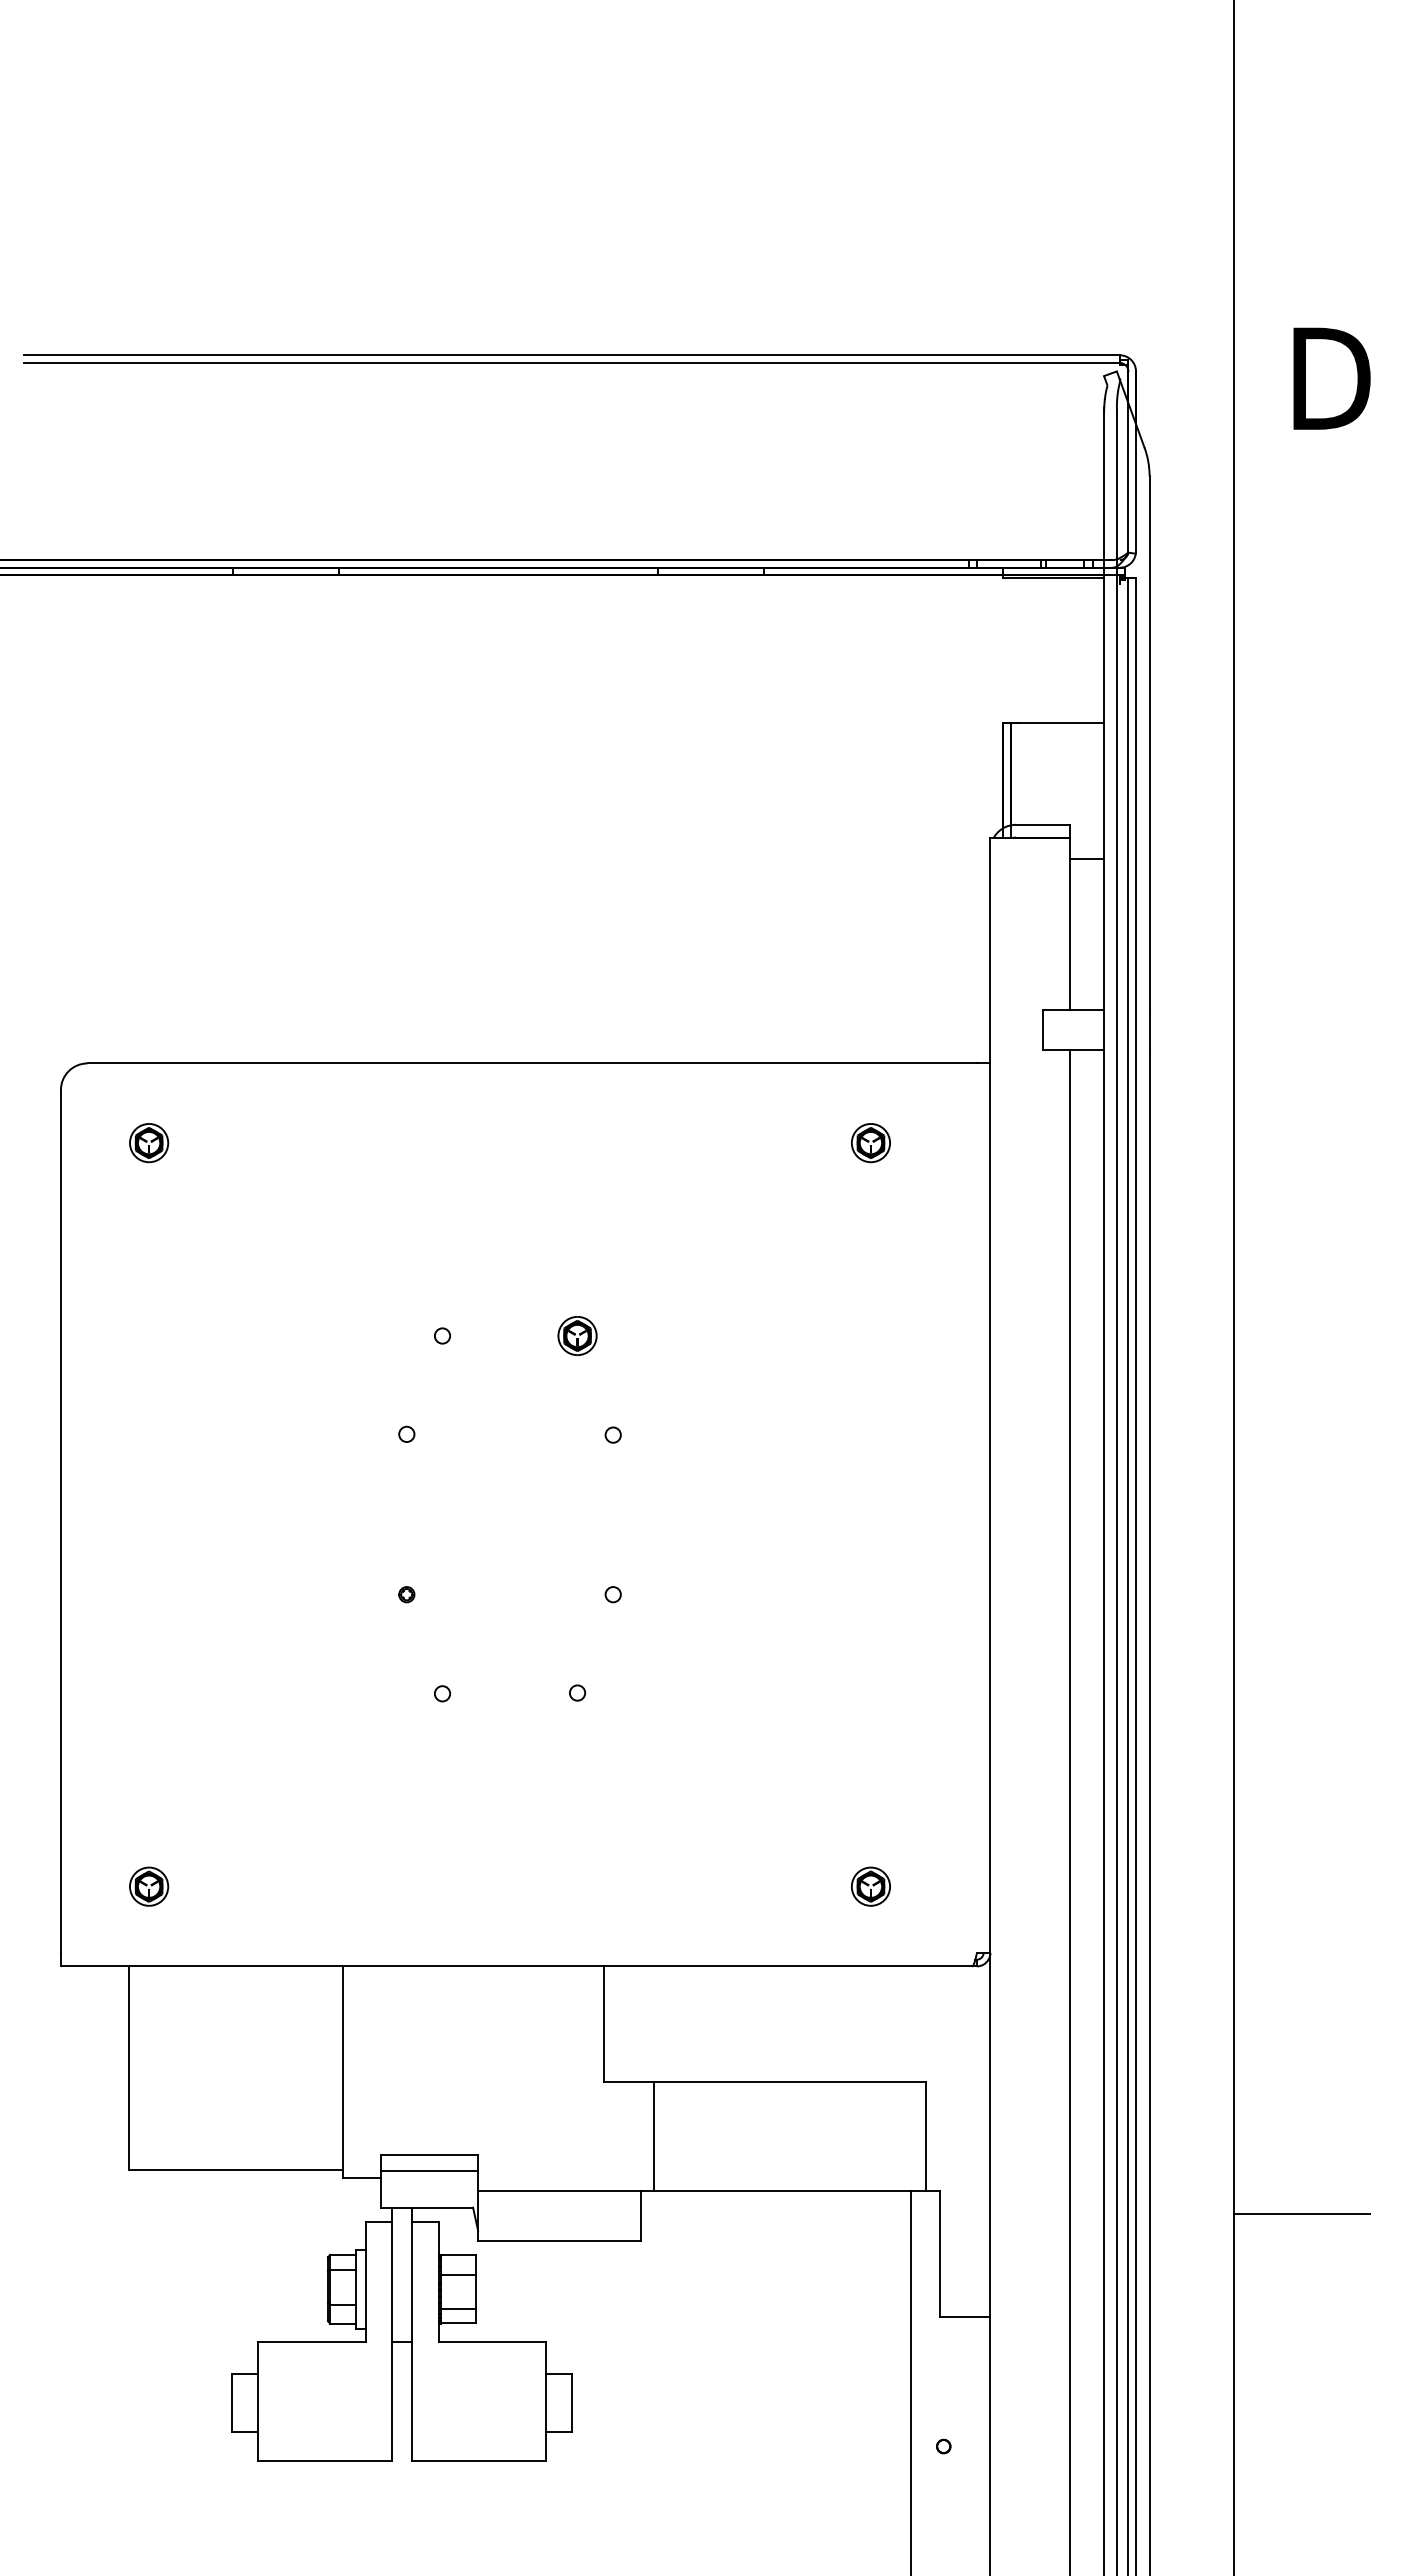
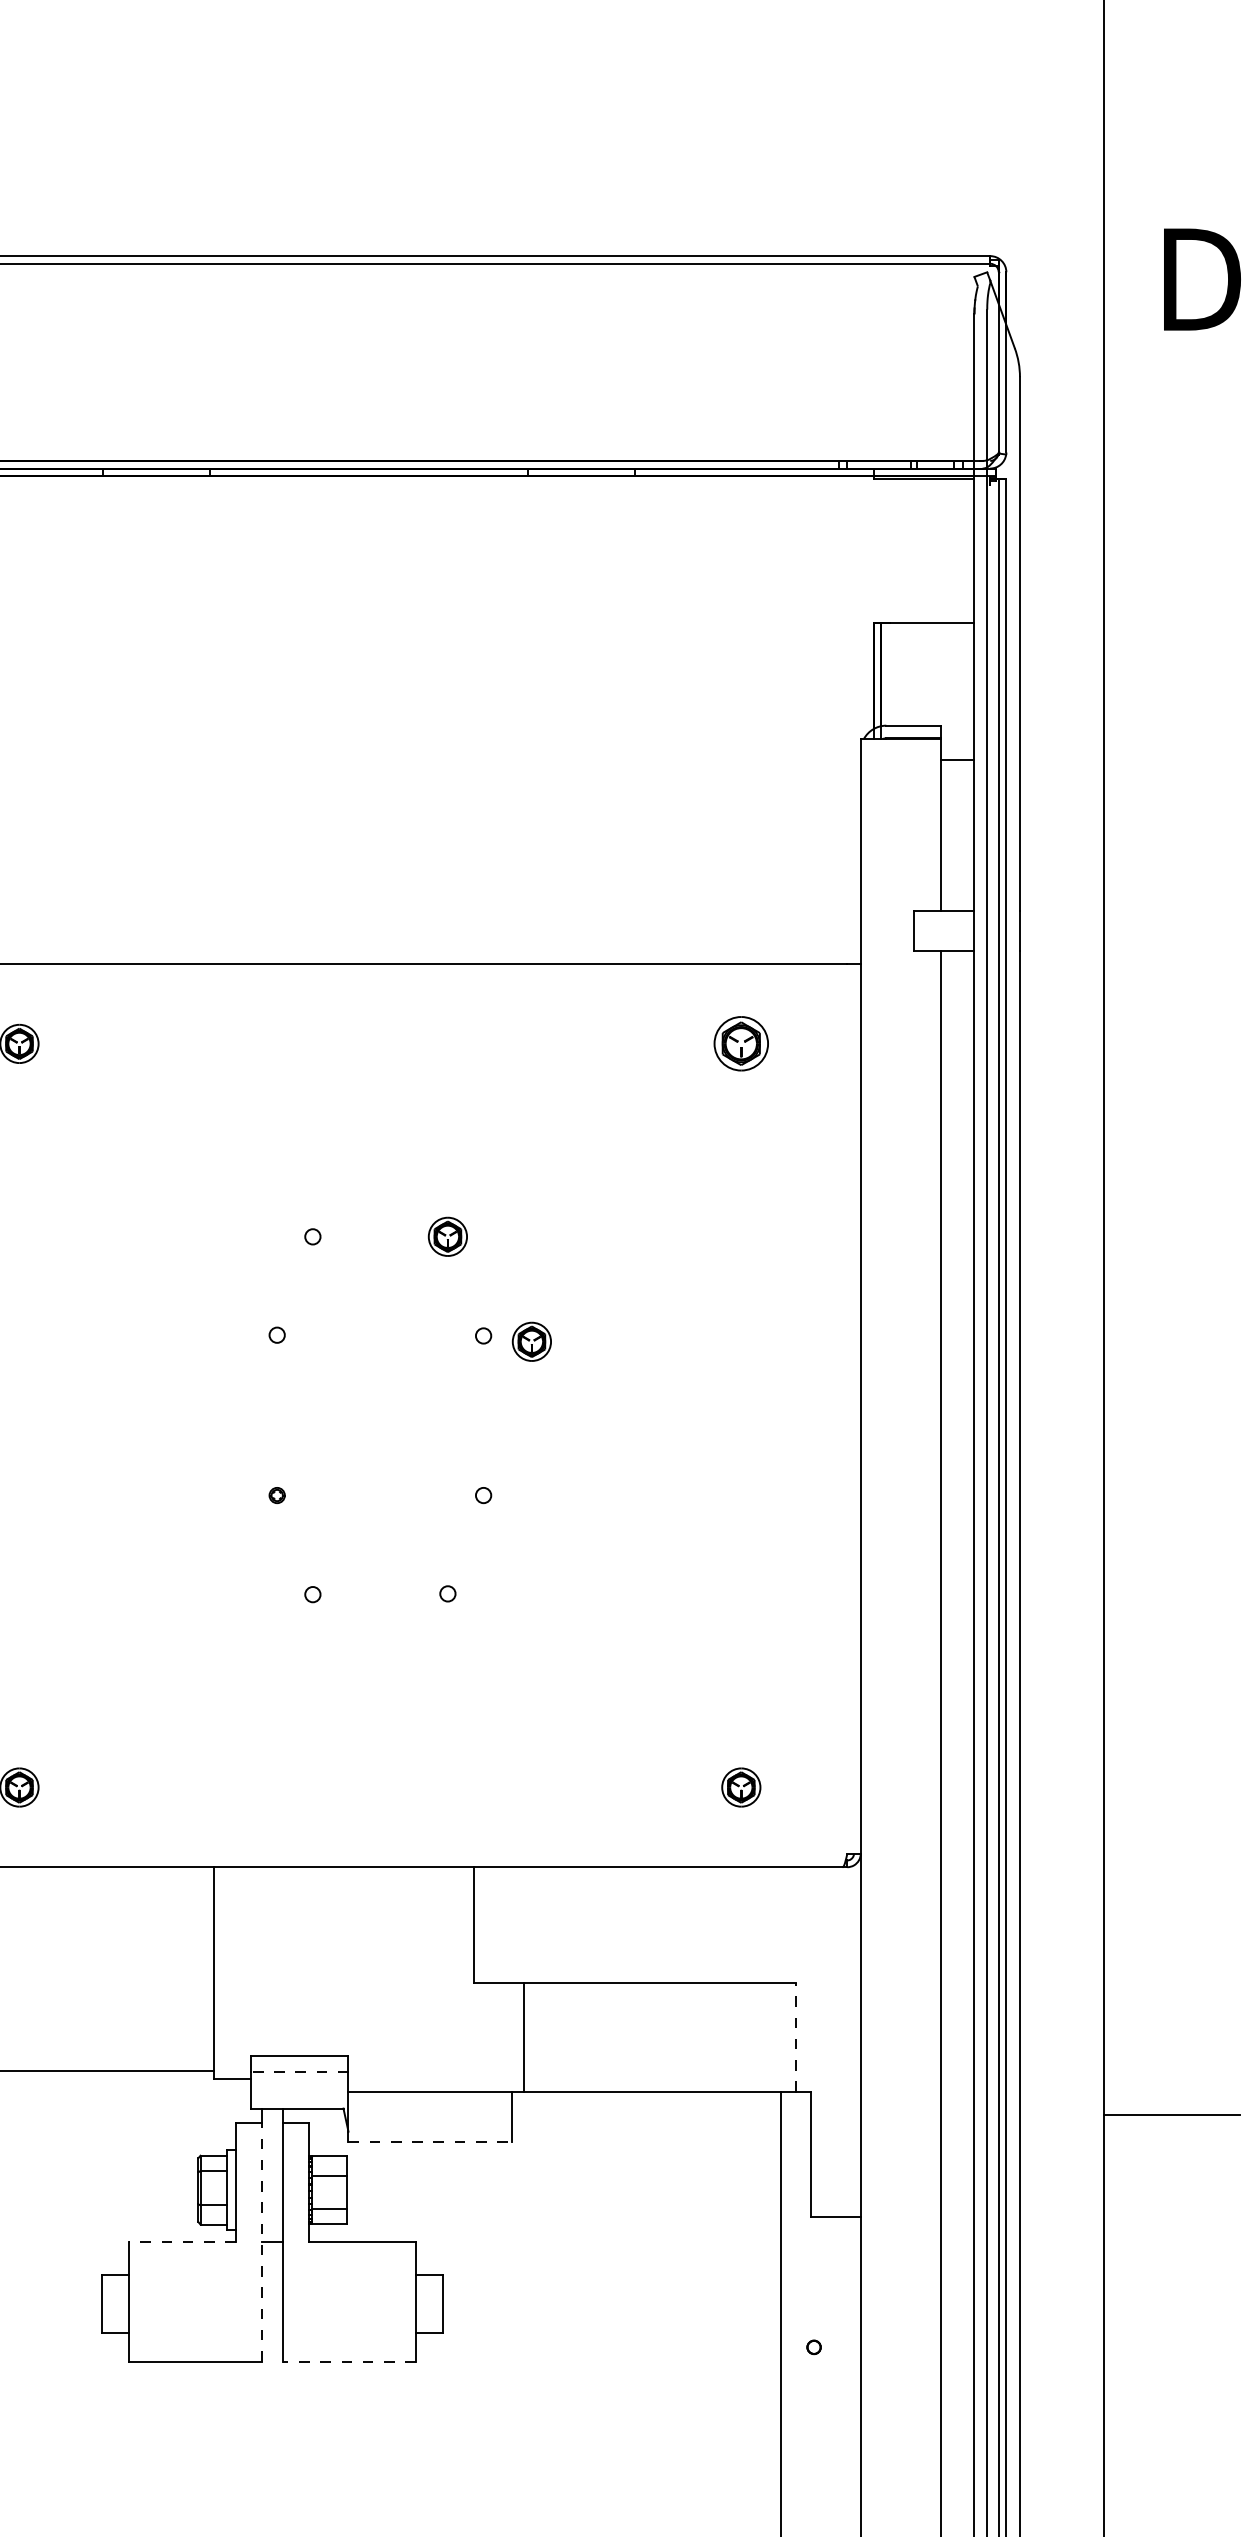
part: (870, 1143) -> (740, 1044), size x1.4
part: (661, 1440) -> (531, 1341), added
line: (925, 2136) -> (795, 2037), solid -> dashed
line: (429, 2171) -> (299, 2072), solid -> dashed
line: (559, 2241) -> (429, 2142), solid -> dashed
line: (391, 2340) -> (261, 2241), solid -> dashed
line: (311, 2341) -> (181, 2242), solid -> dashed
line: (479, 2460) -> (349, 2361), solid -> dashed

